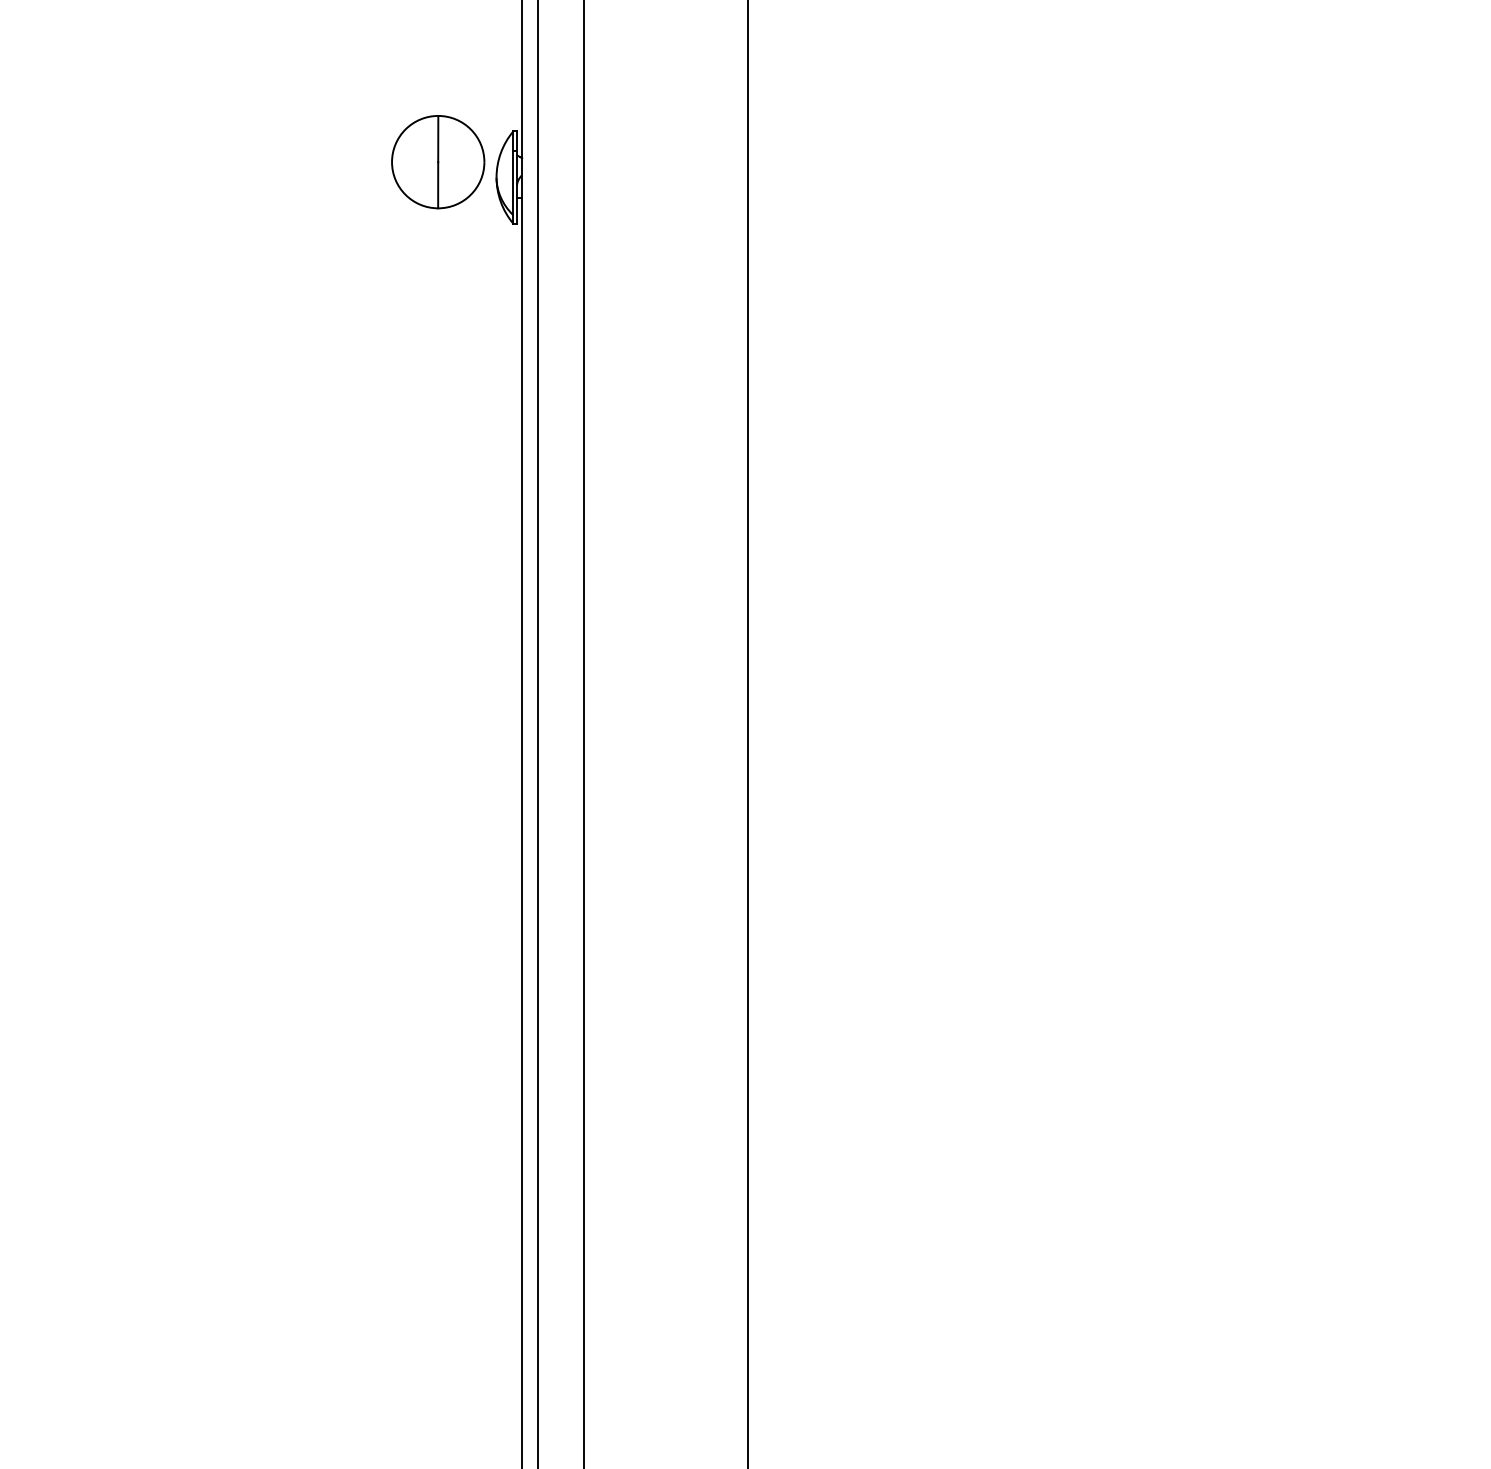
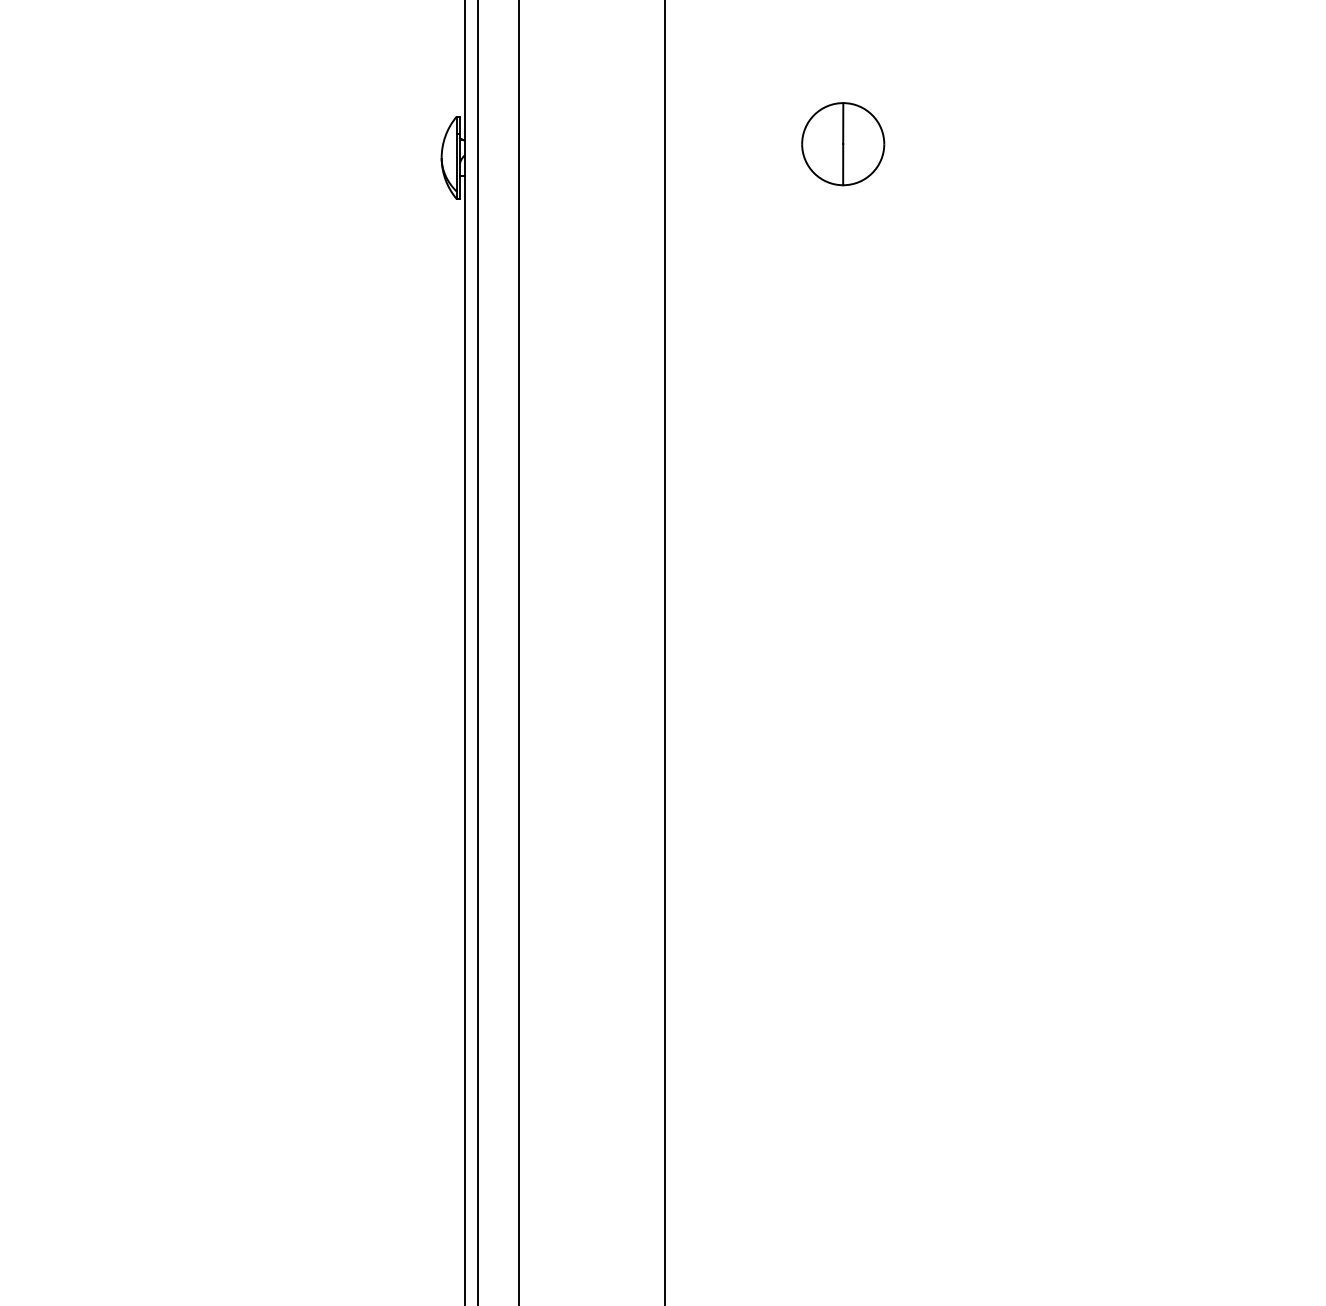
part: (438, 162) -> (843, 144), moved

